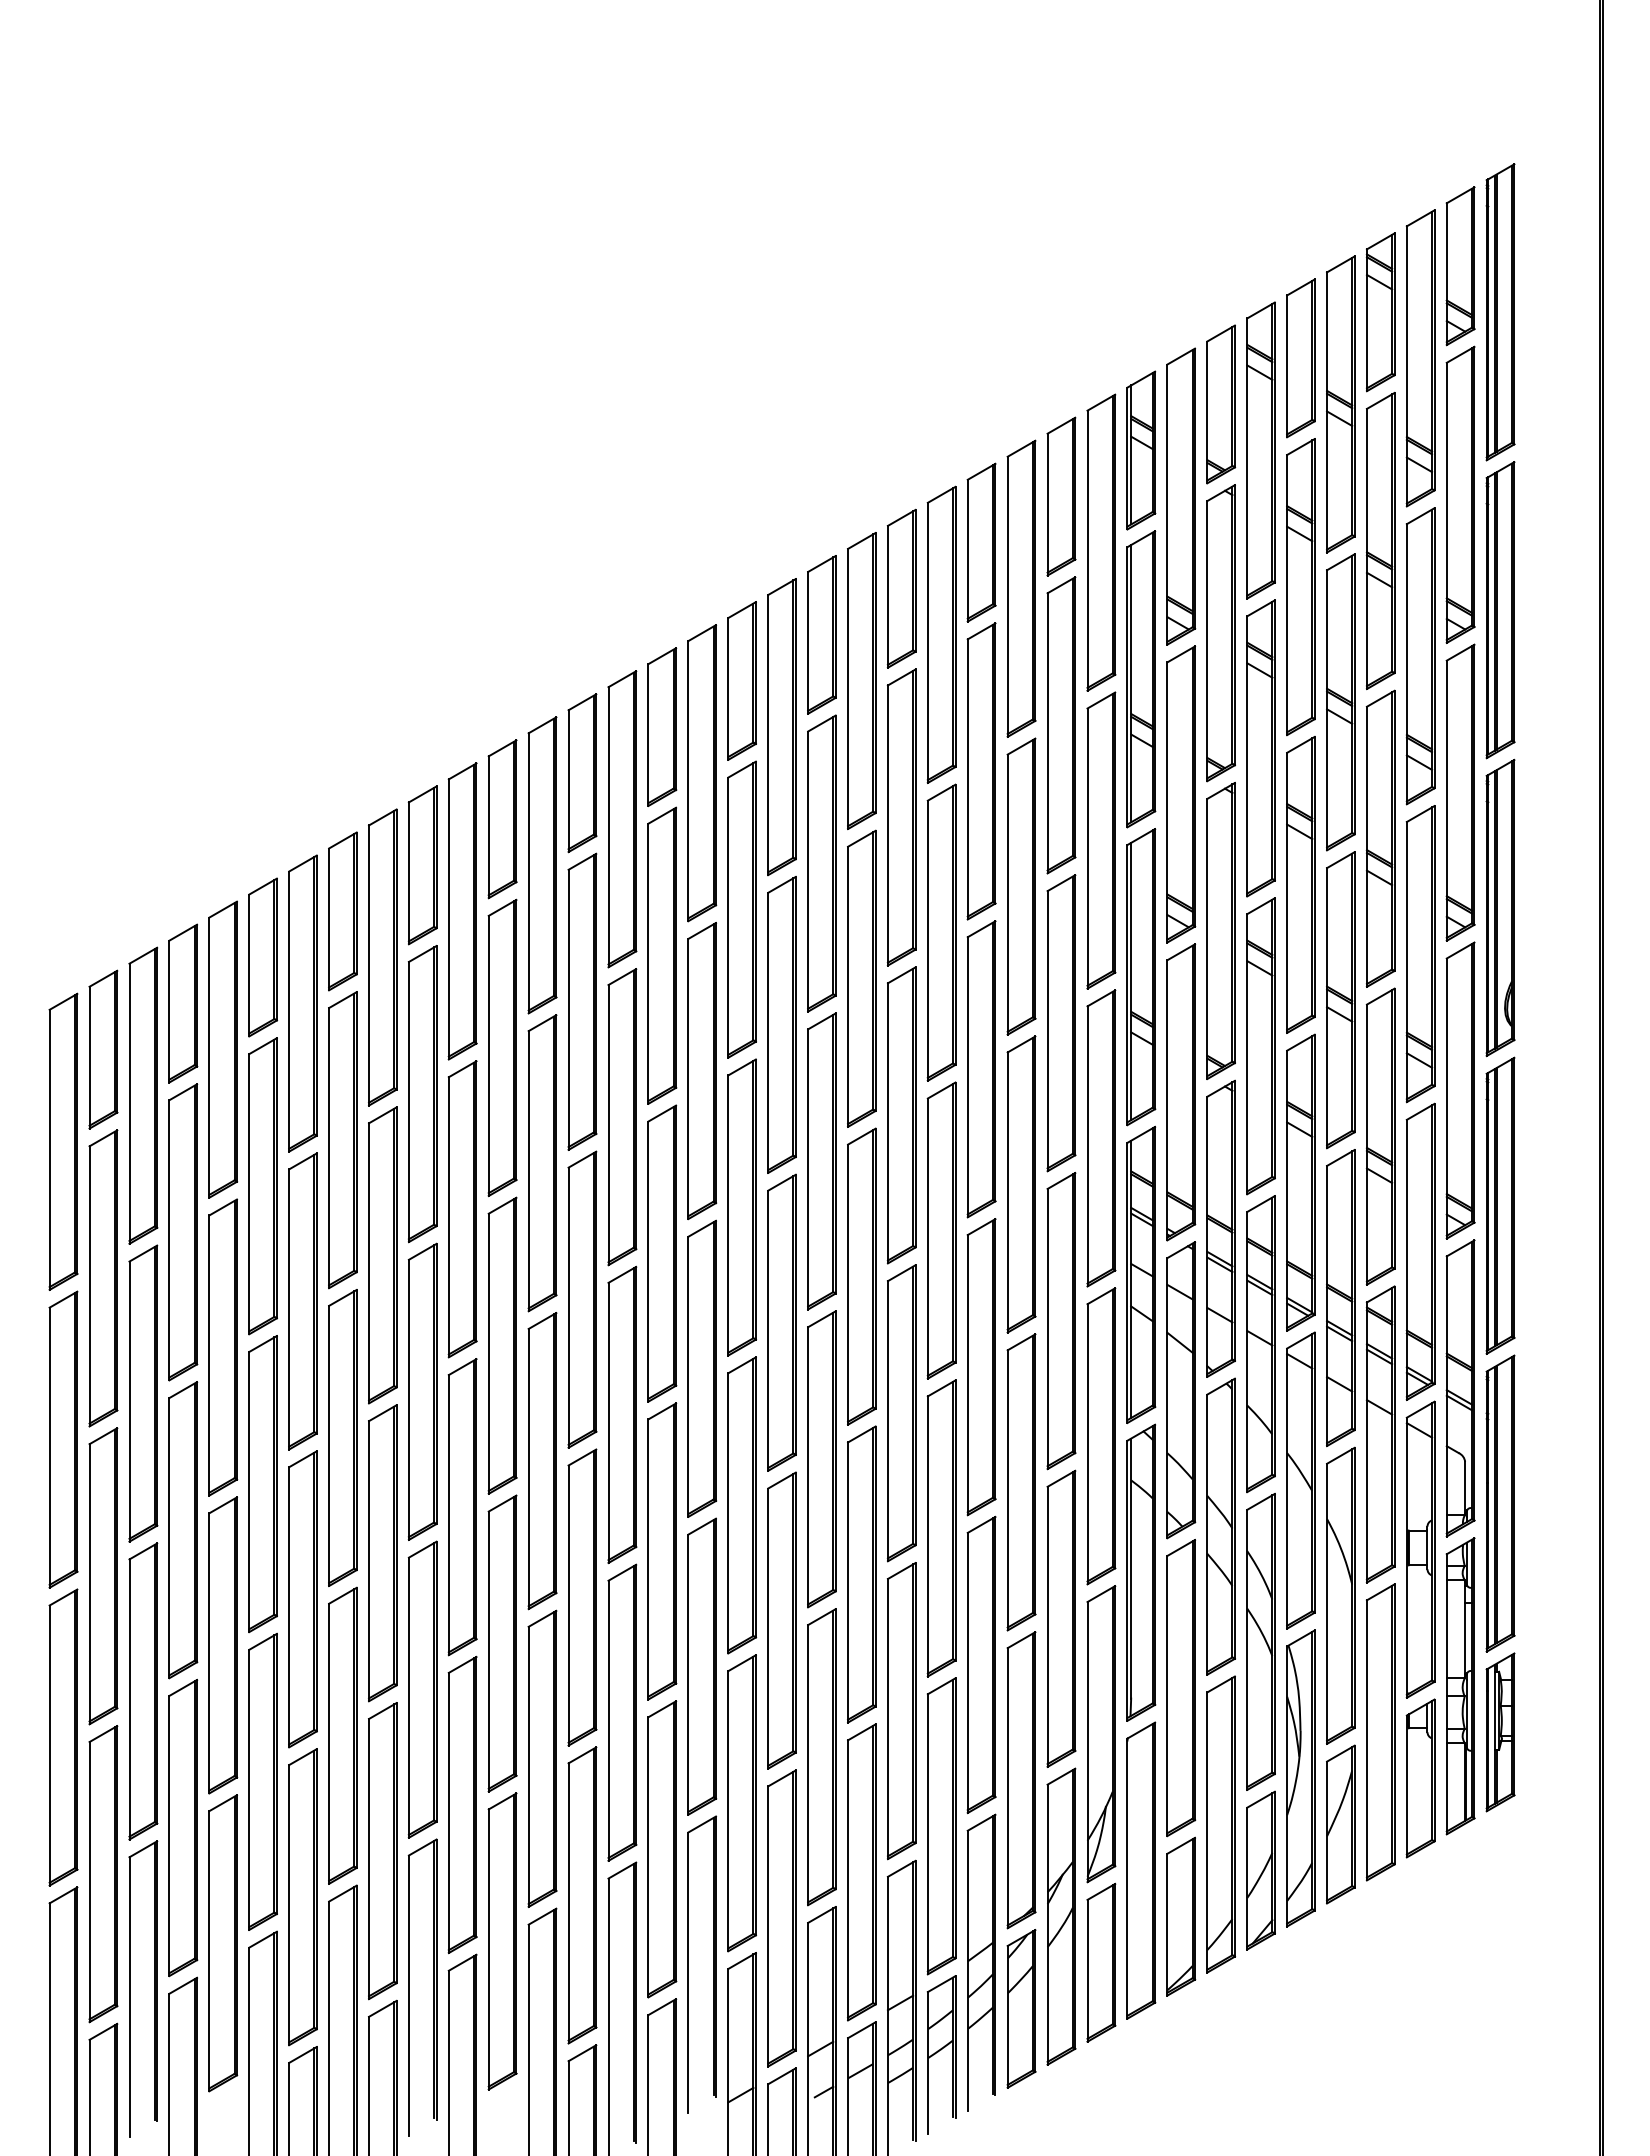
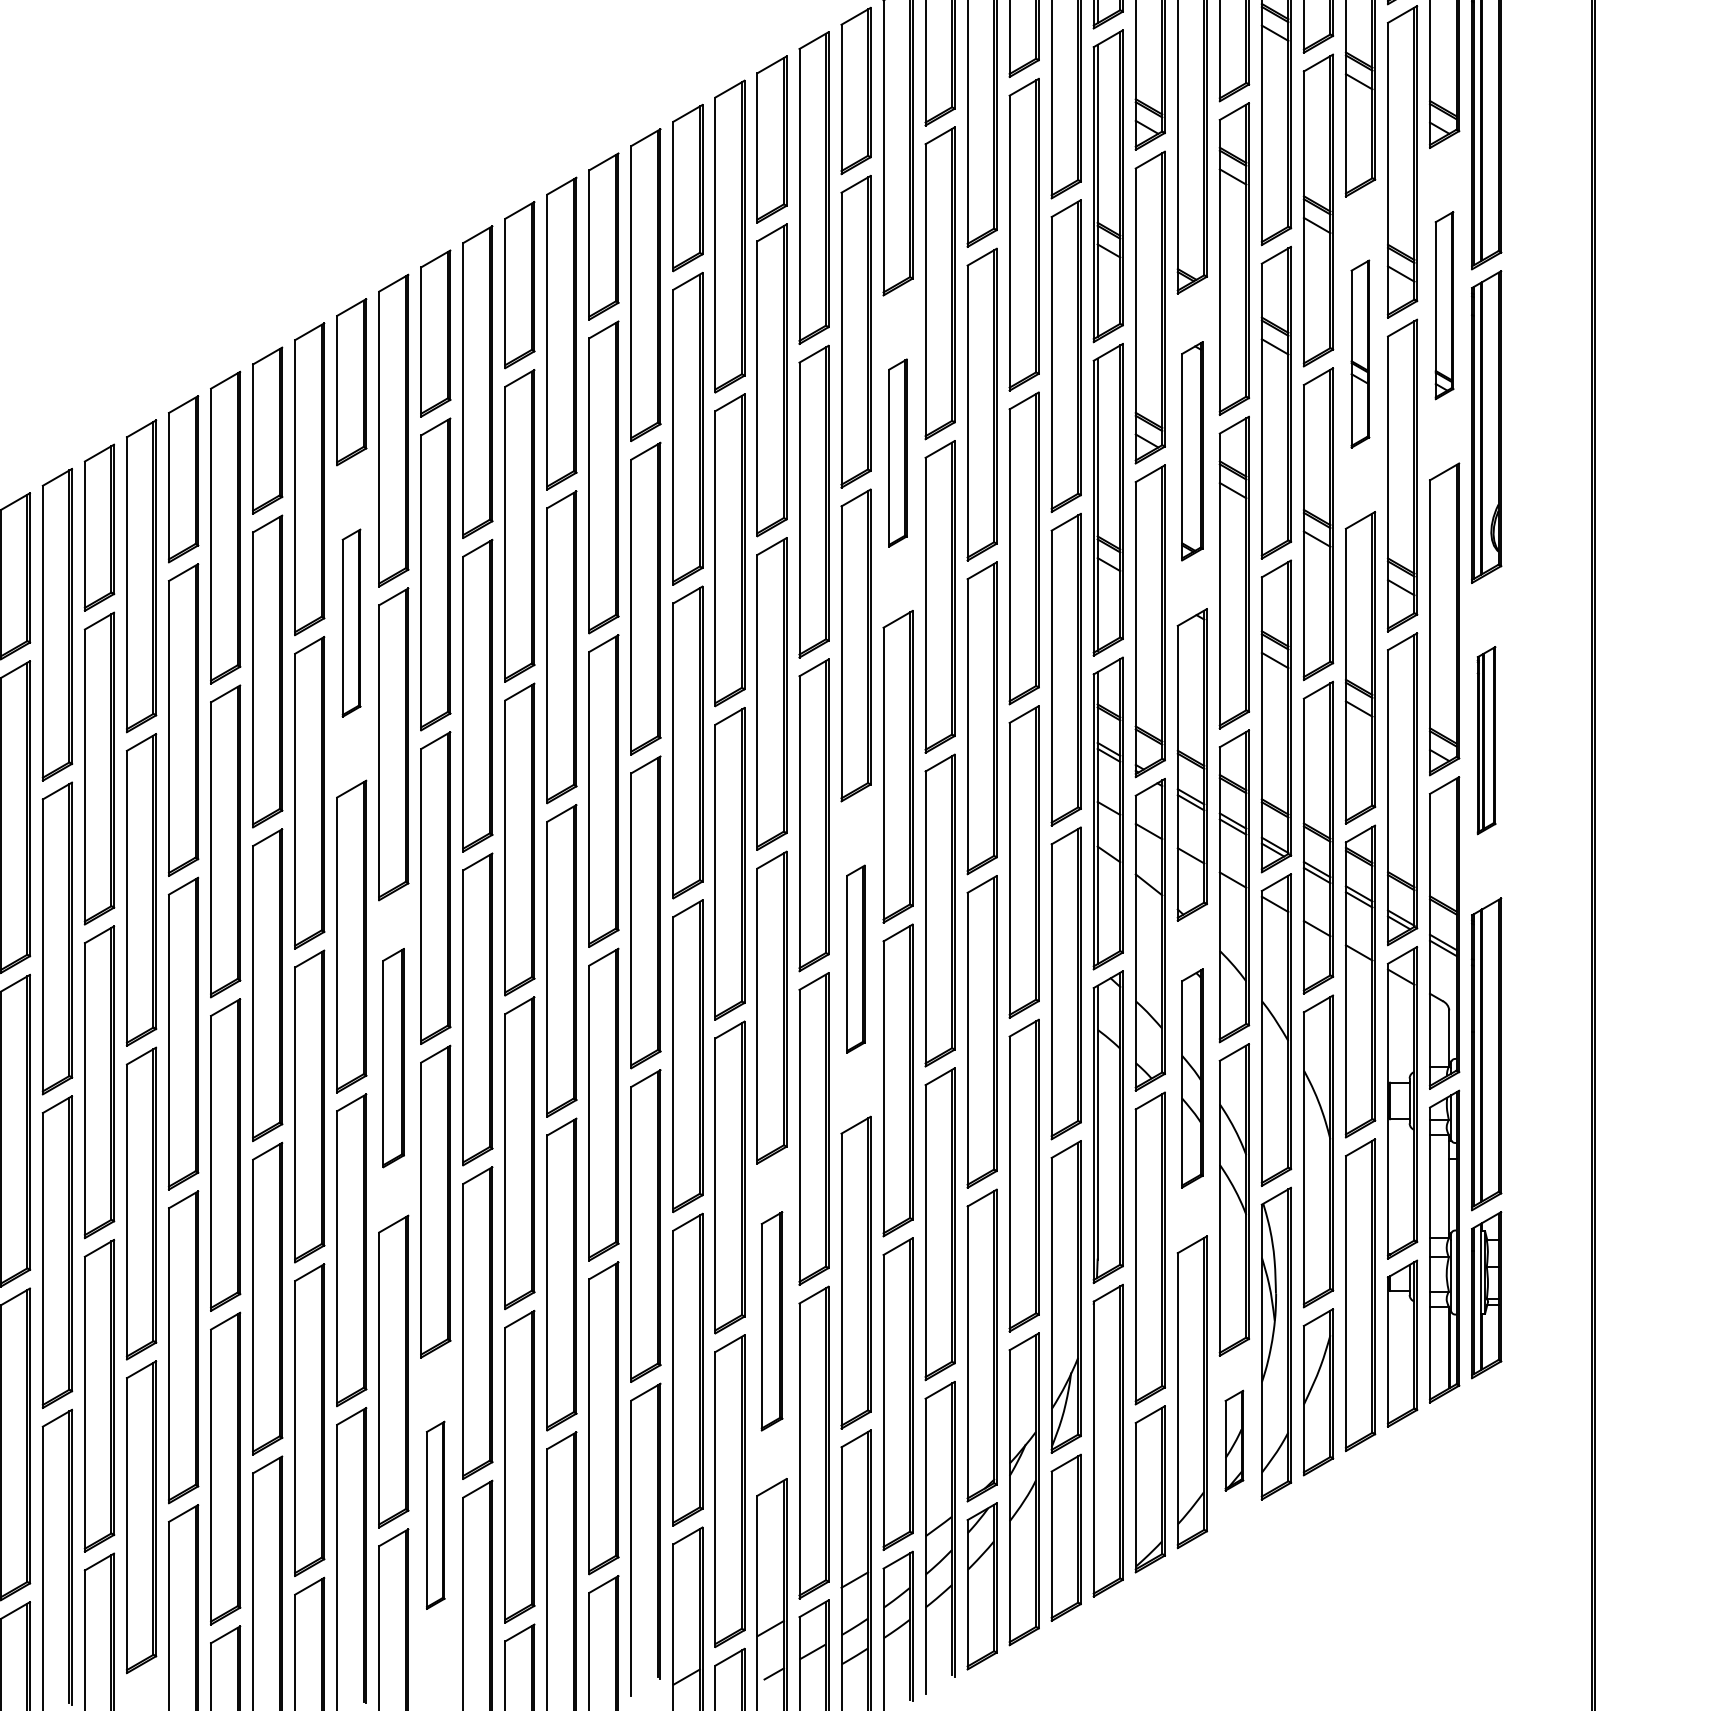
part: (1460, 792) -> (1444, 305), size x0.6
part: (1380, 838) -> (1360, 353), size x0.6
part: (1220, 930) -> (1191, 450), size x0.7
part: (941, 932) -> (897, 452), size x0.6
part: (422, 1094) -> (351, 623), size x0.6
part: (1500, 1205) -> (1486, 740), size x0.6
part: (901, 1413) -> (855, 959), size x0.6
part: (462, 1507) -> (393, 1058), size x0.7
part: (1220, 1526) -> (1191, 1078), size x0.7
part: (821, 1757) -> (771, 1321), size x0.7
part: (1260, 1870) -> (1233, 1440), size x0.6
part: (502, 1941) -> (435, 1515), size x0.6

